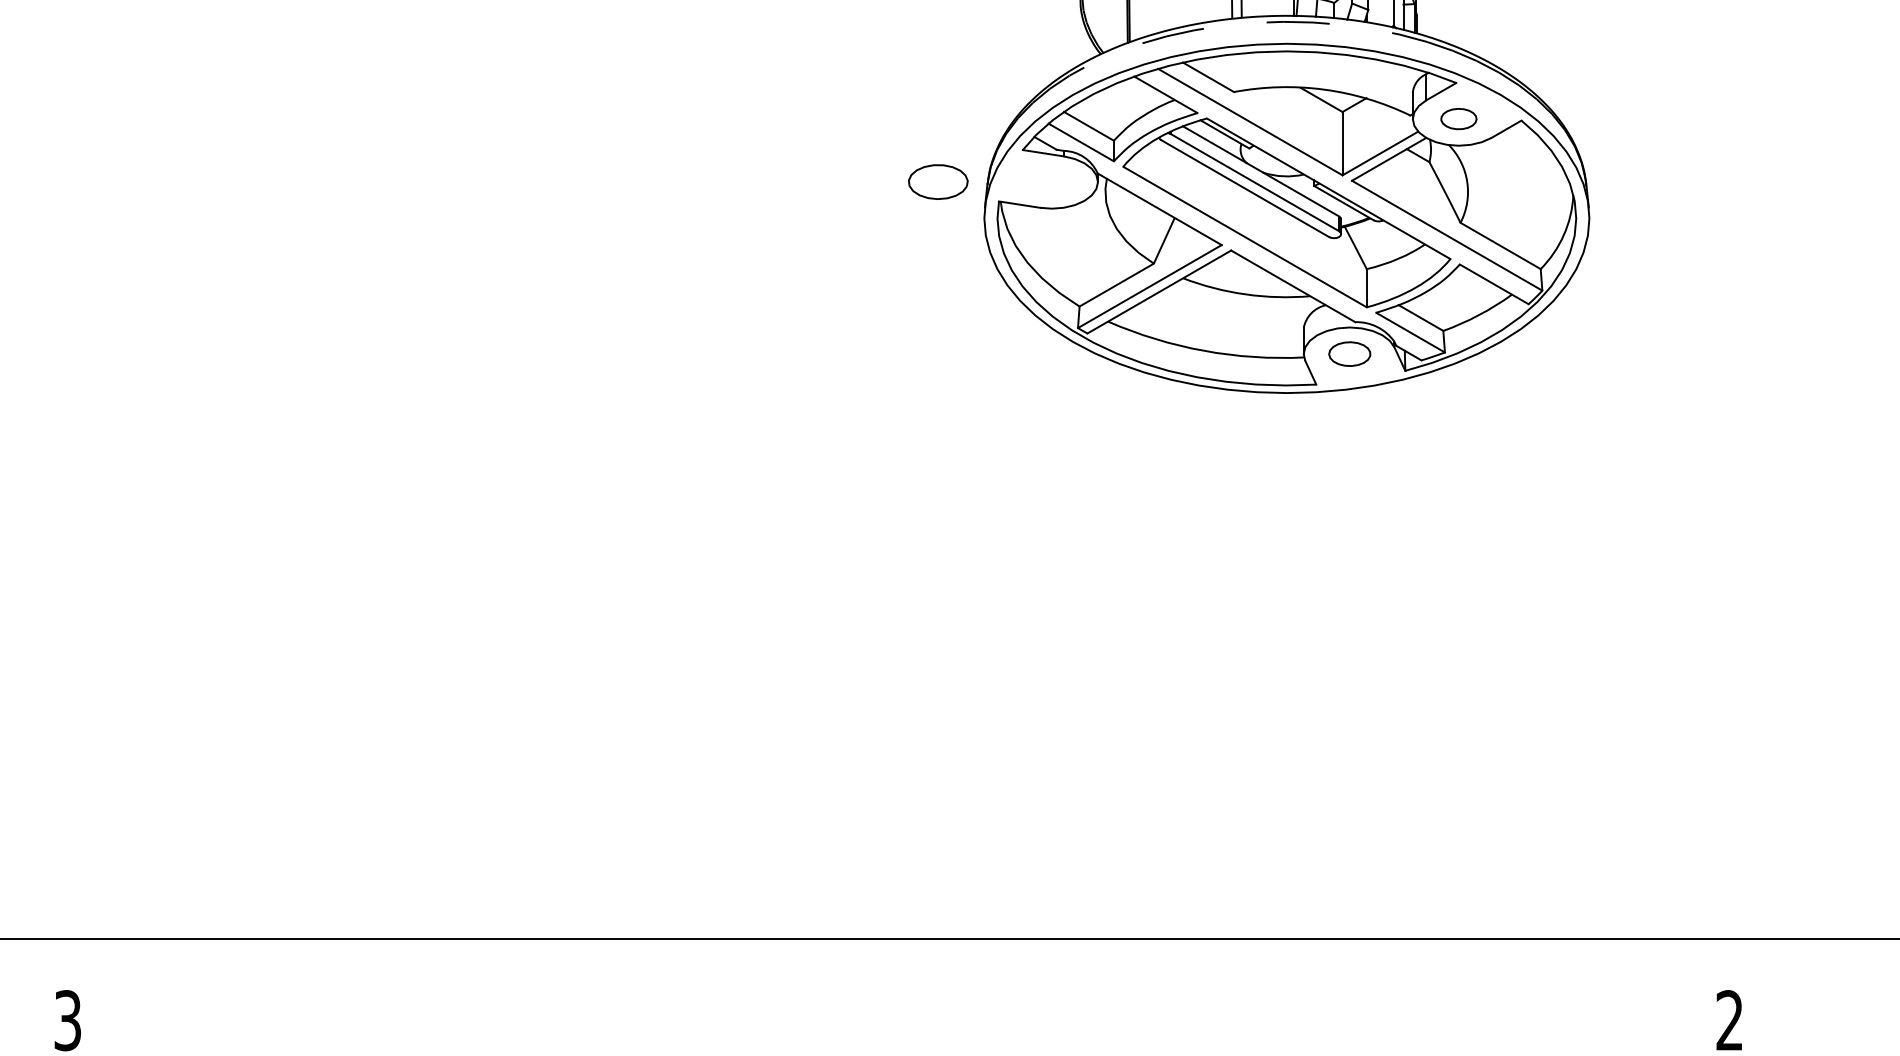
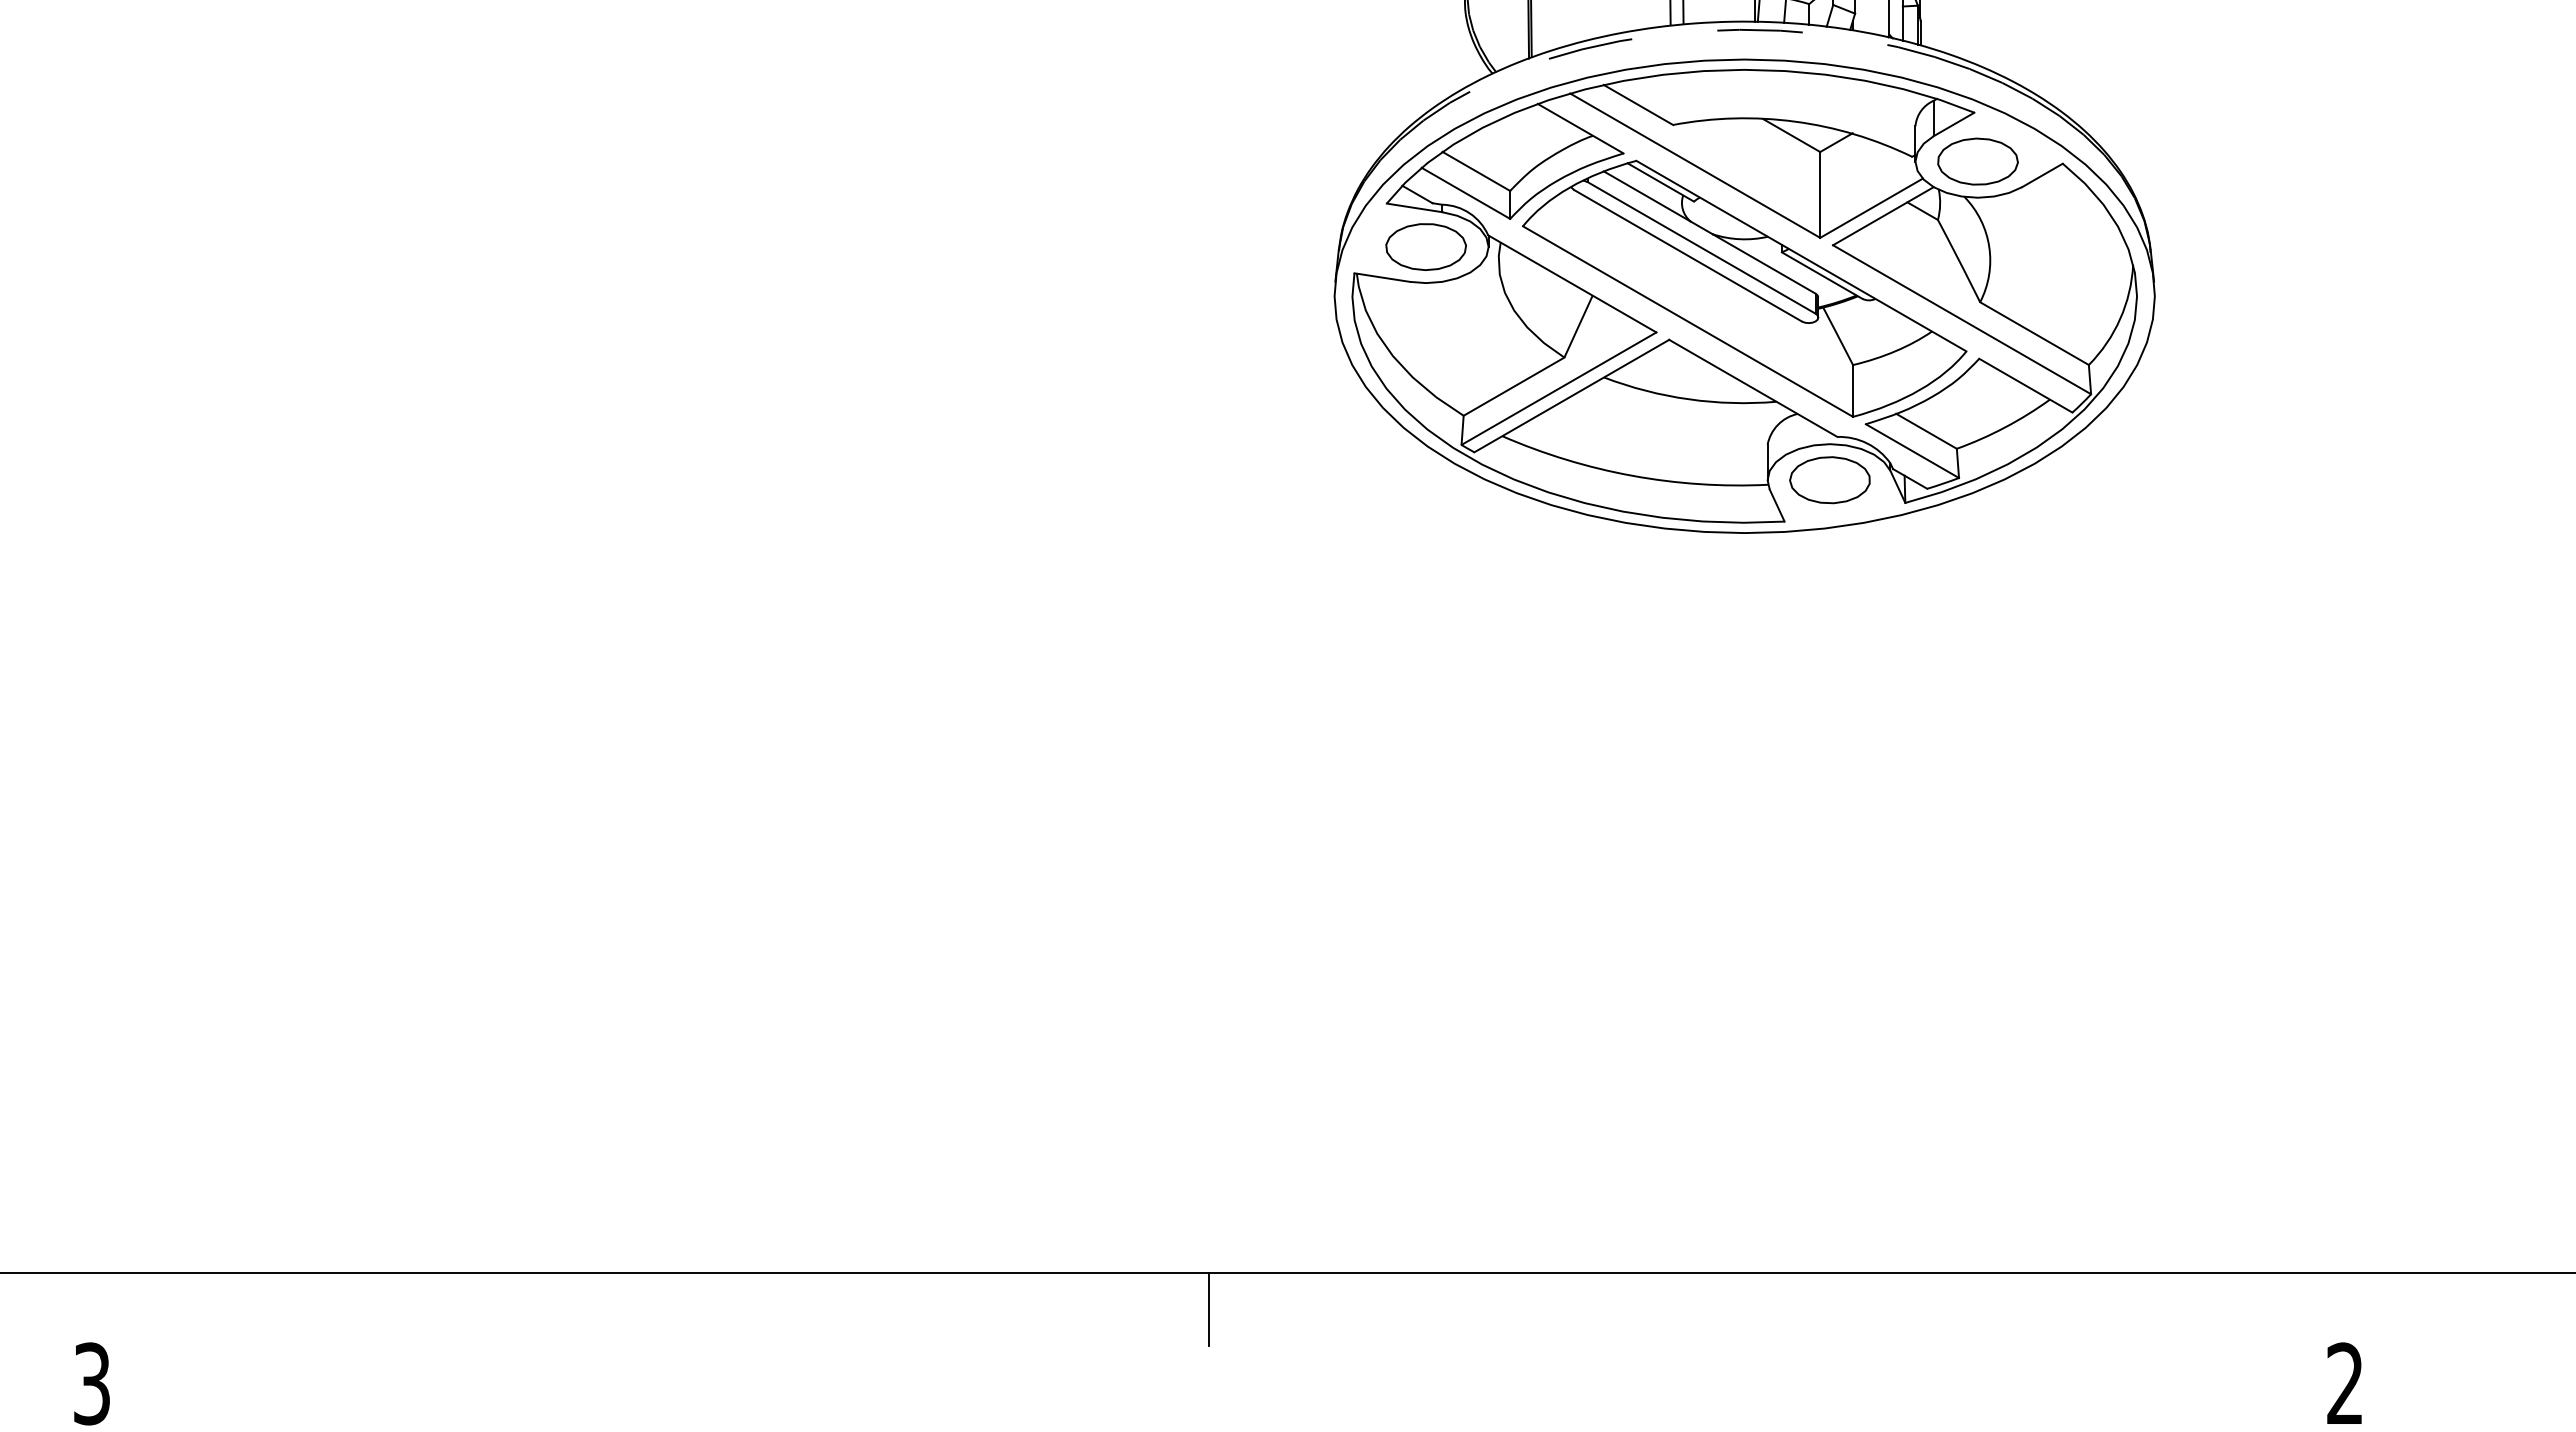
part: (1458, 119) -> (1977, 161), size x1.67
part: (937, 181) -> (1425, 246), moved
part: (1349, 354) -> (1829, 480), size x1.43
line: (892, 965) -> (1209, 1309), added

